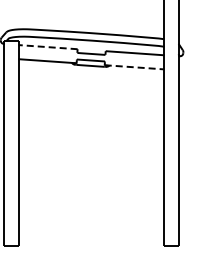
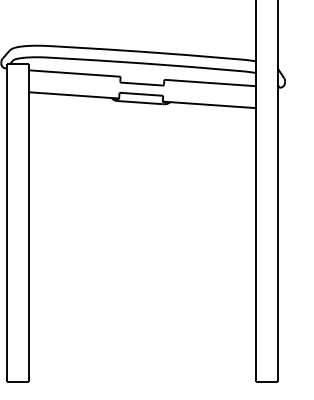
line: (48, 47) -> (75, 74), dashed -> solid
line: (134, 67) -> (209, 105), dashed -> solid

